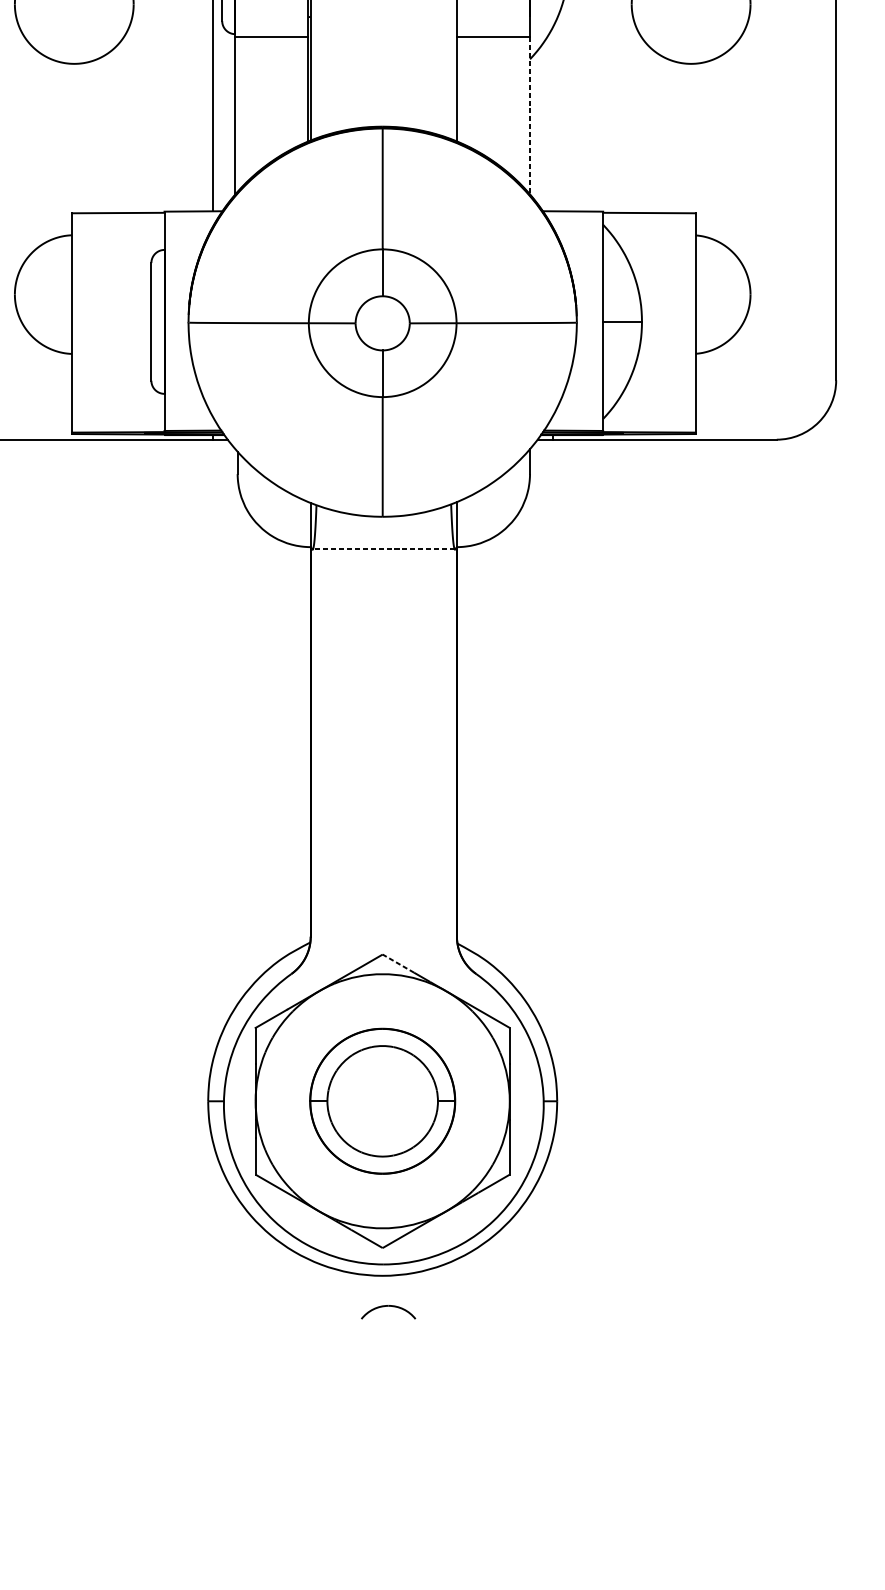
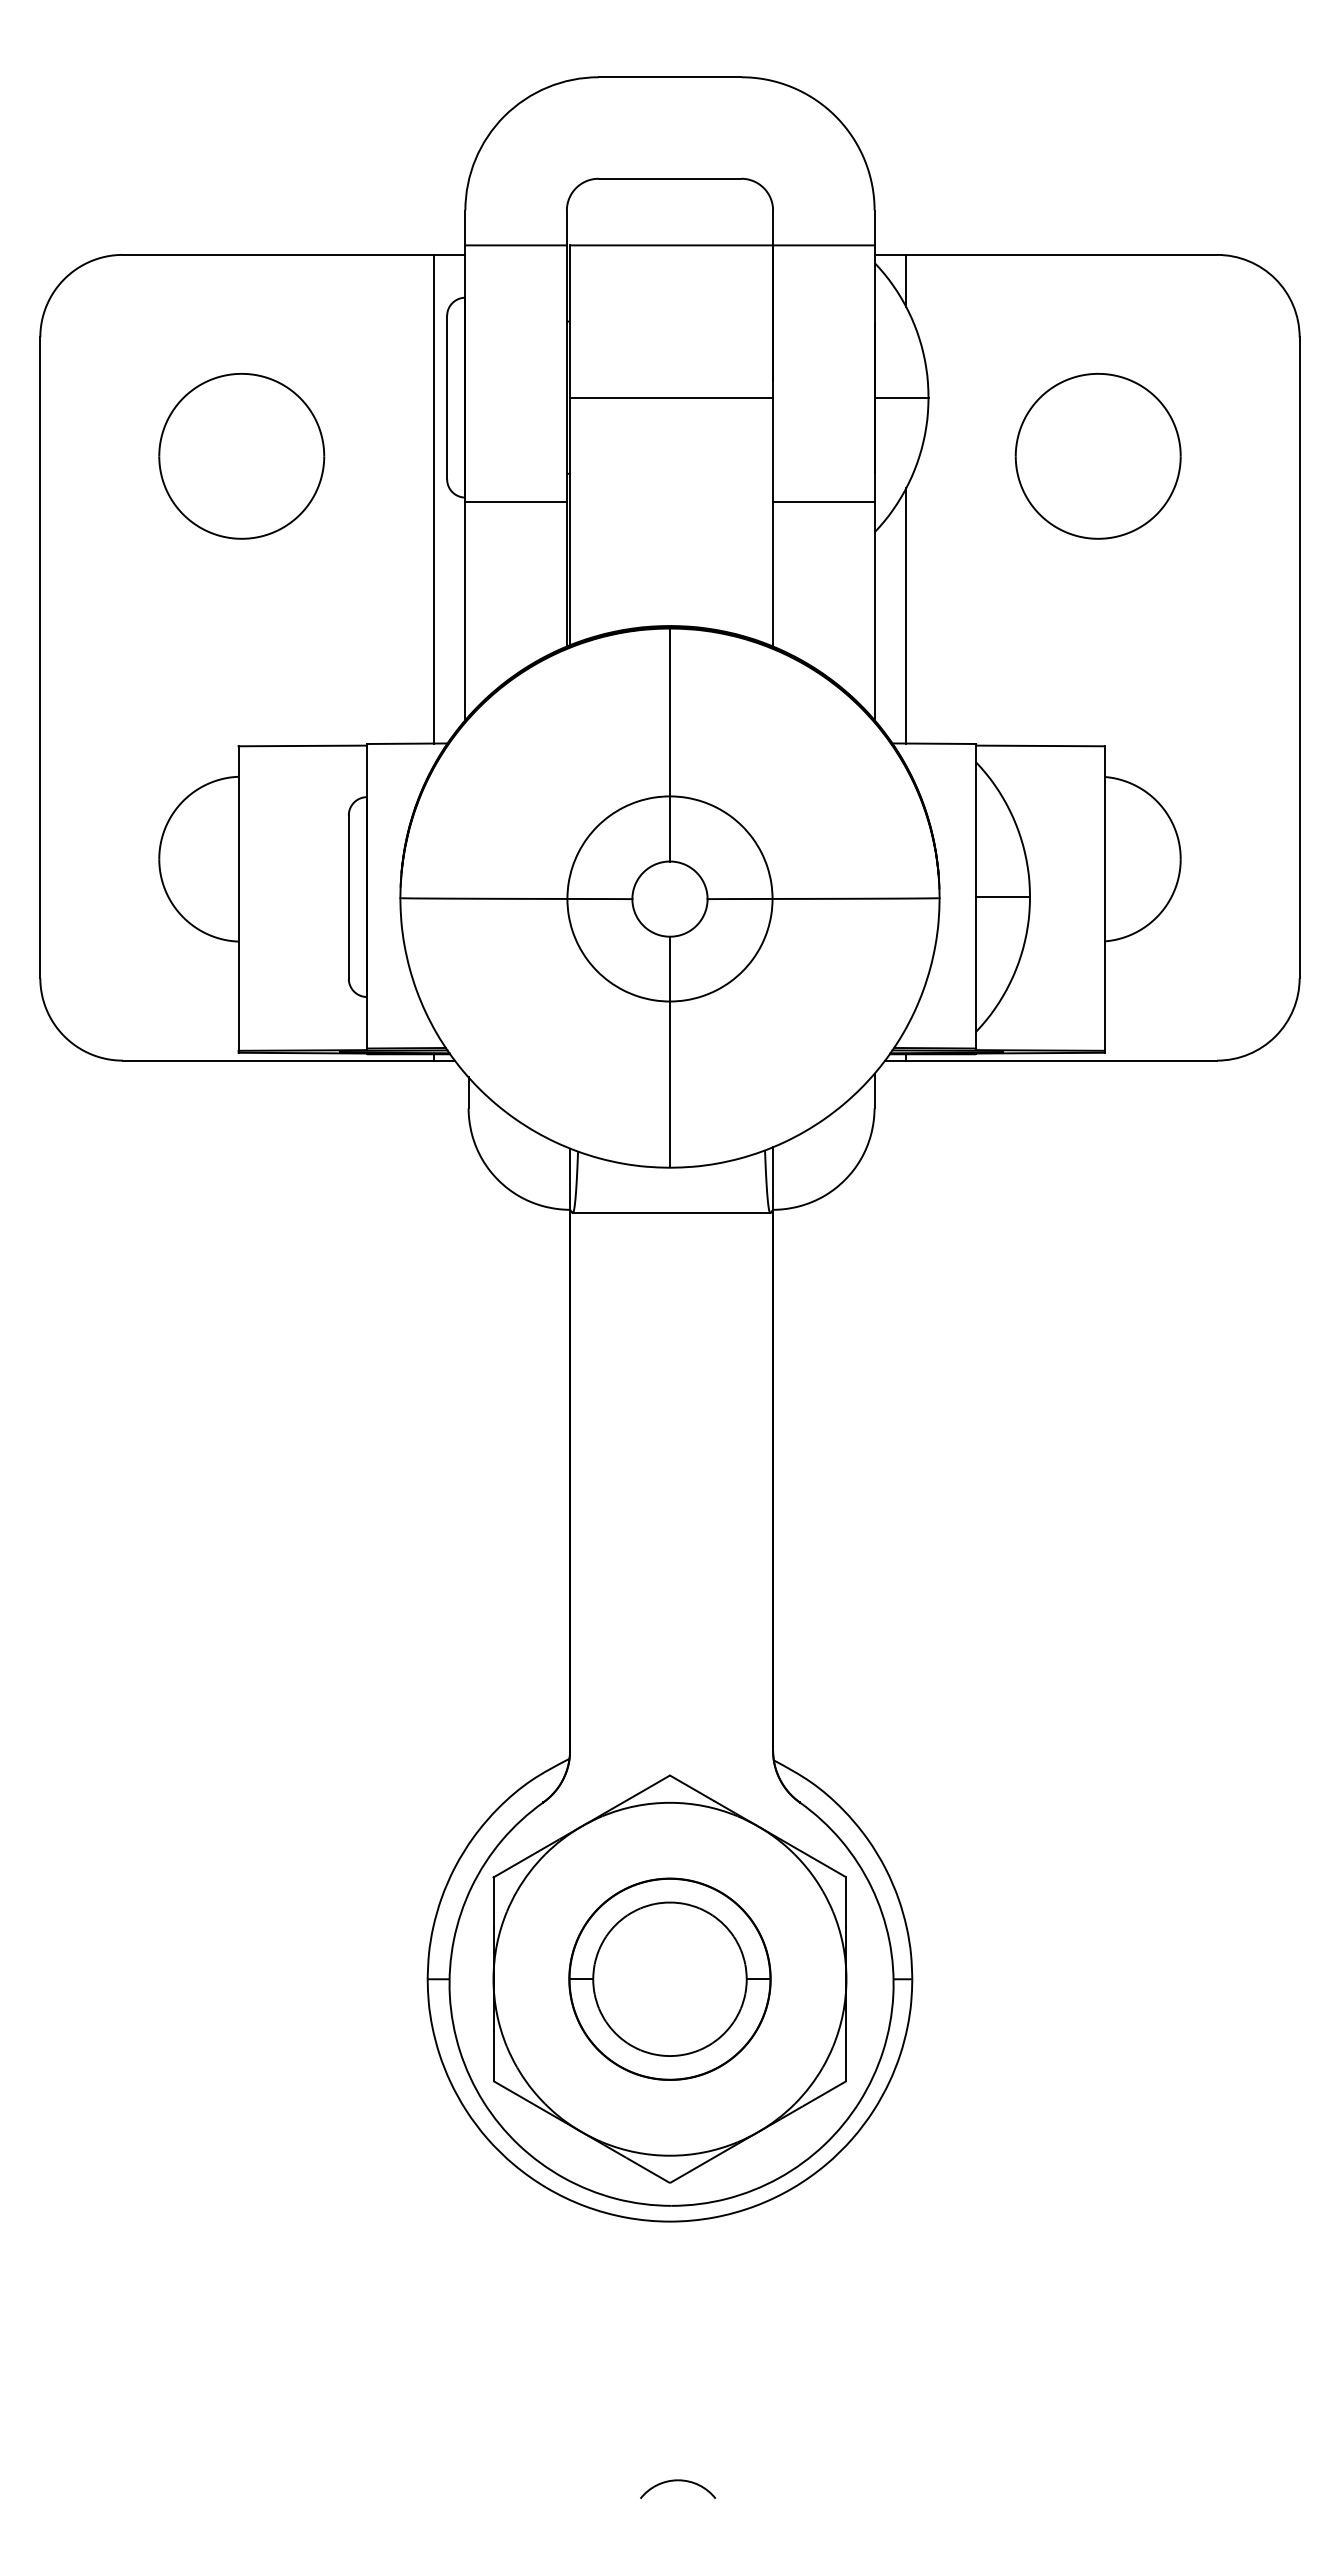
line: (529, 116) -> (874, 611), dashed -> solid
line: (553, 119) -> (906, 615), added
line: (383, 549) -> (671, 1212), dashed -> solid
line: (398, 963) -> (691, 1787), dashed -> solid
part: (388, 1306) -> (678, 2481), moved

